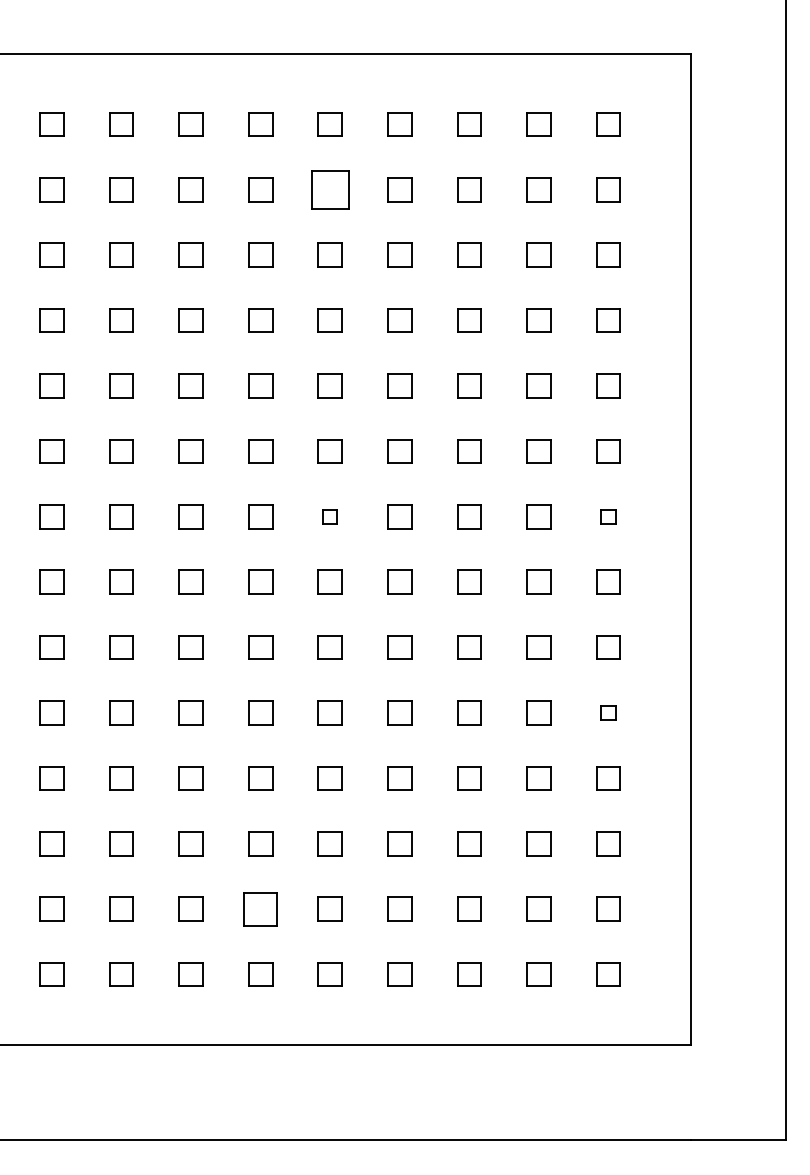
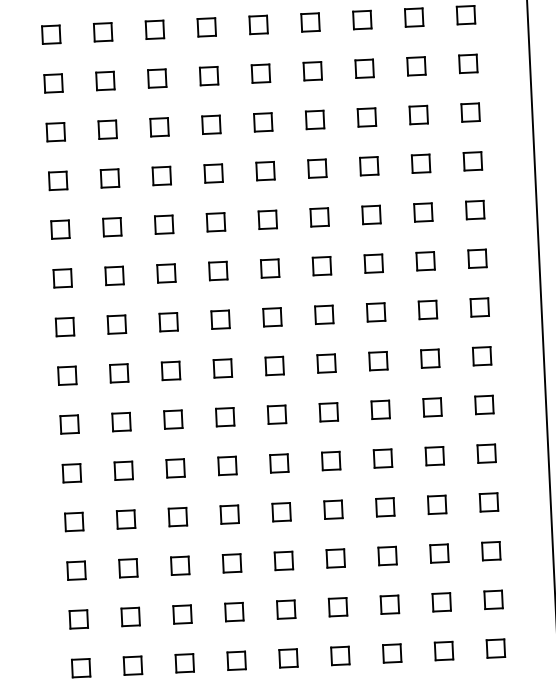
part: (329, 189) -> (260, 73), size x0.62
part: (329, 516) -> (271, 317), size x1.67
part: (608, 516) -> (479, 307), size x1.67
part: (608, 712) -> (486, 453), size x1.67
part: (260, 908) -> (234, 611), size x0.71

